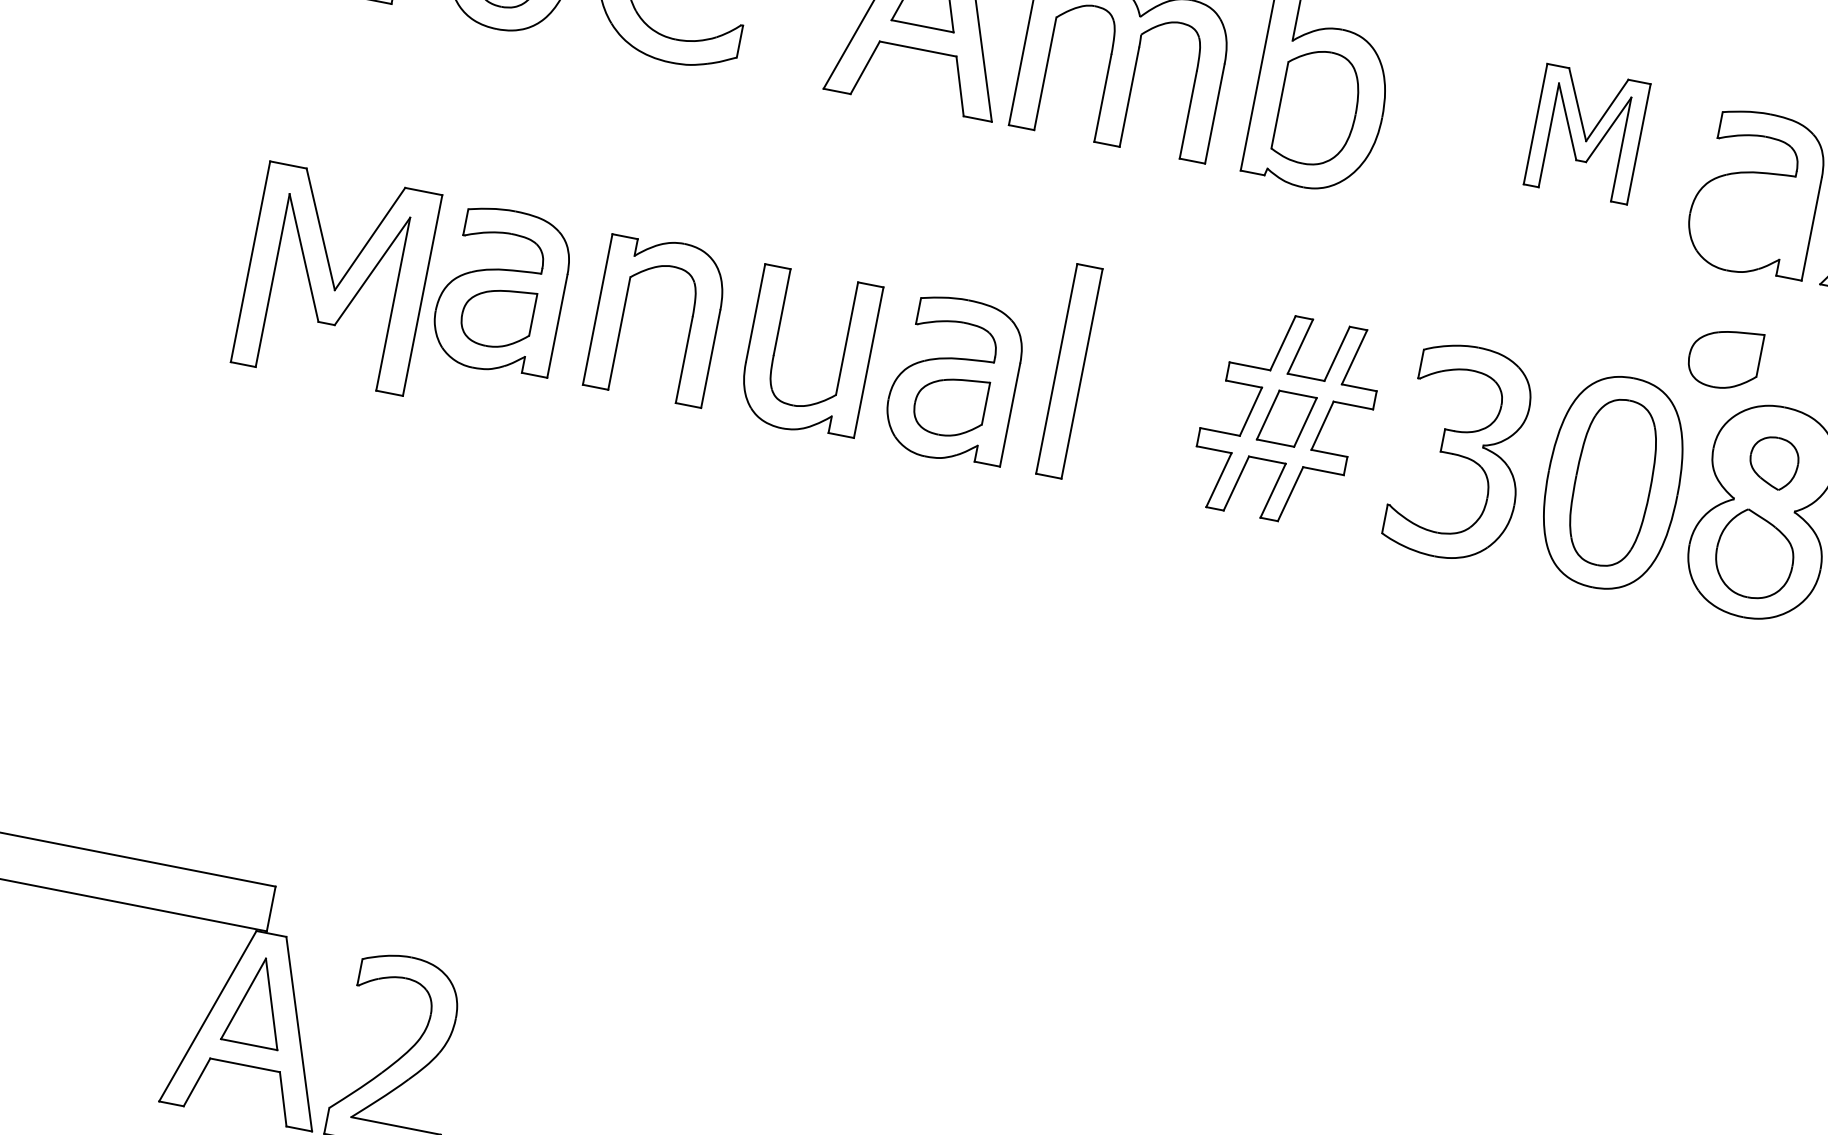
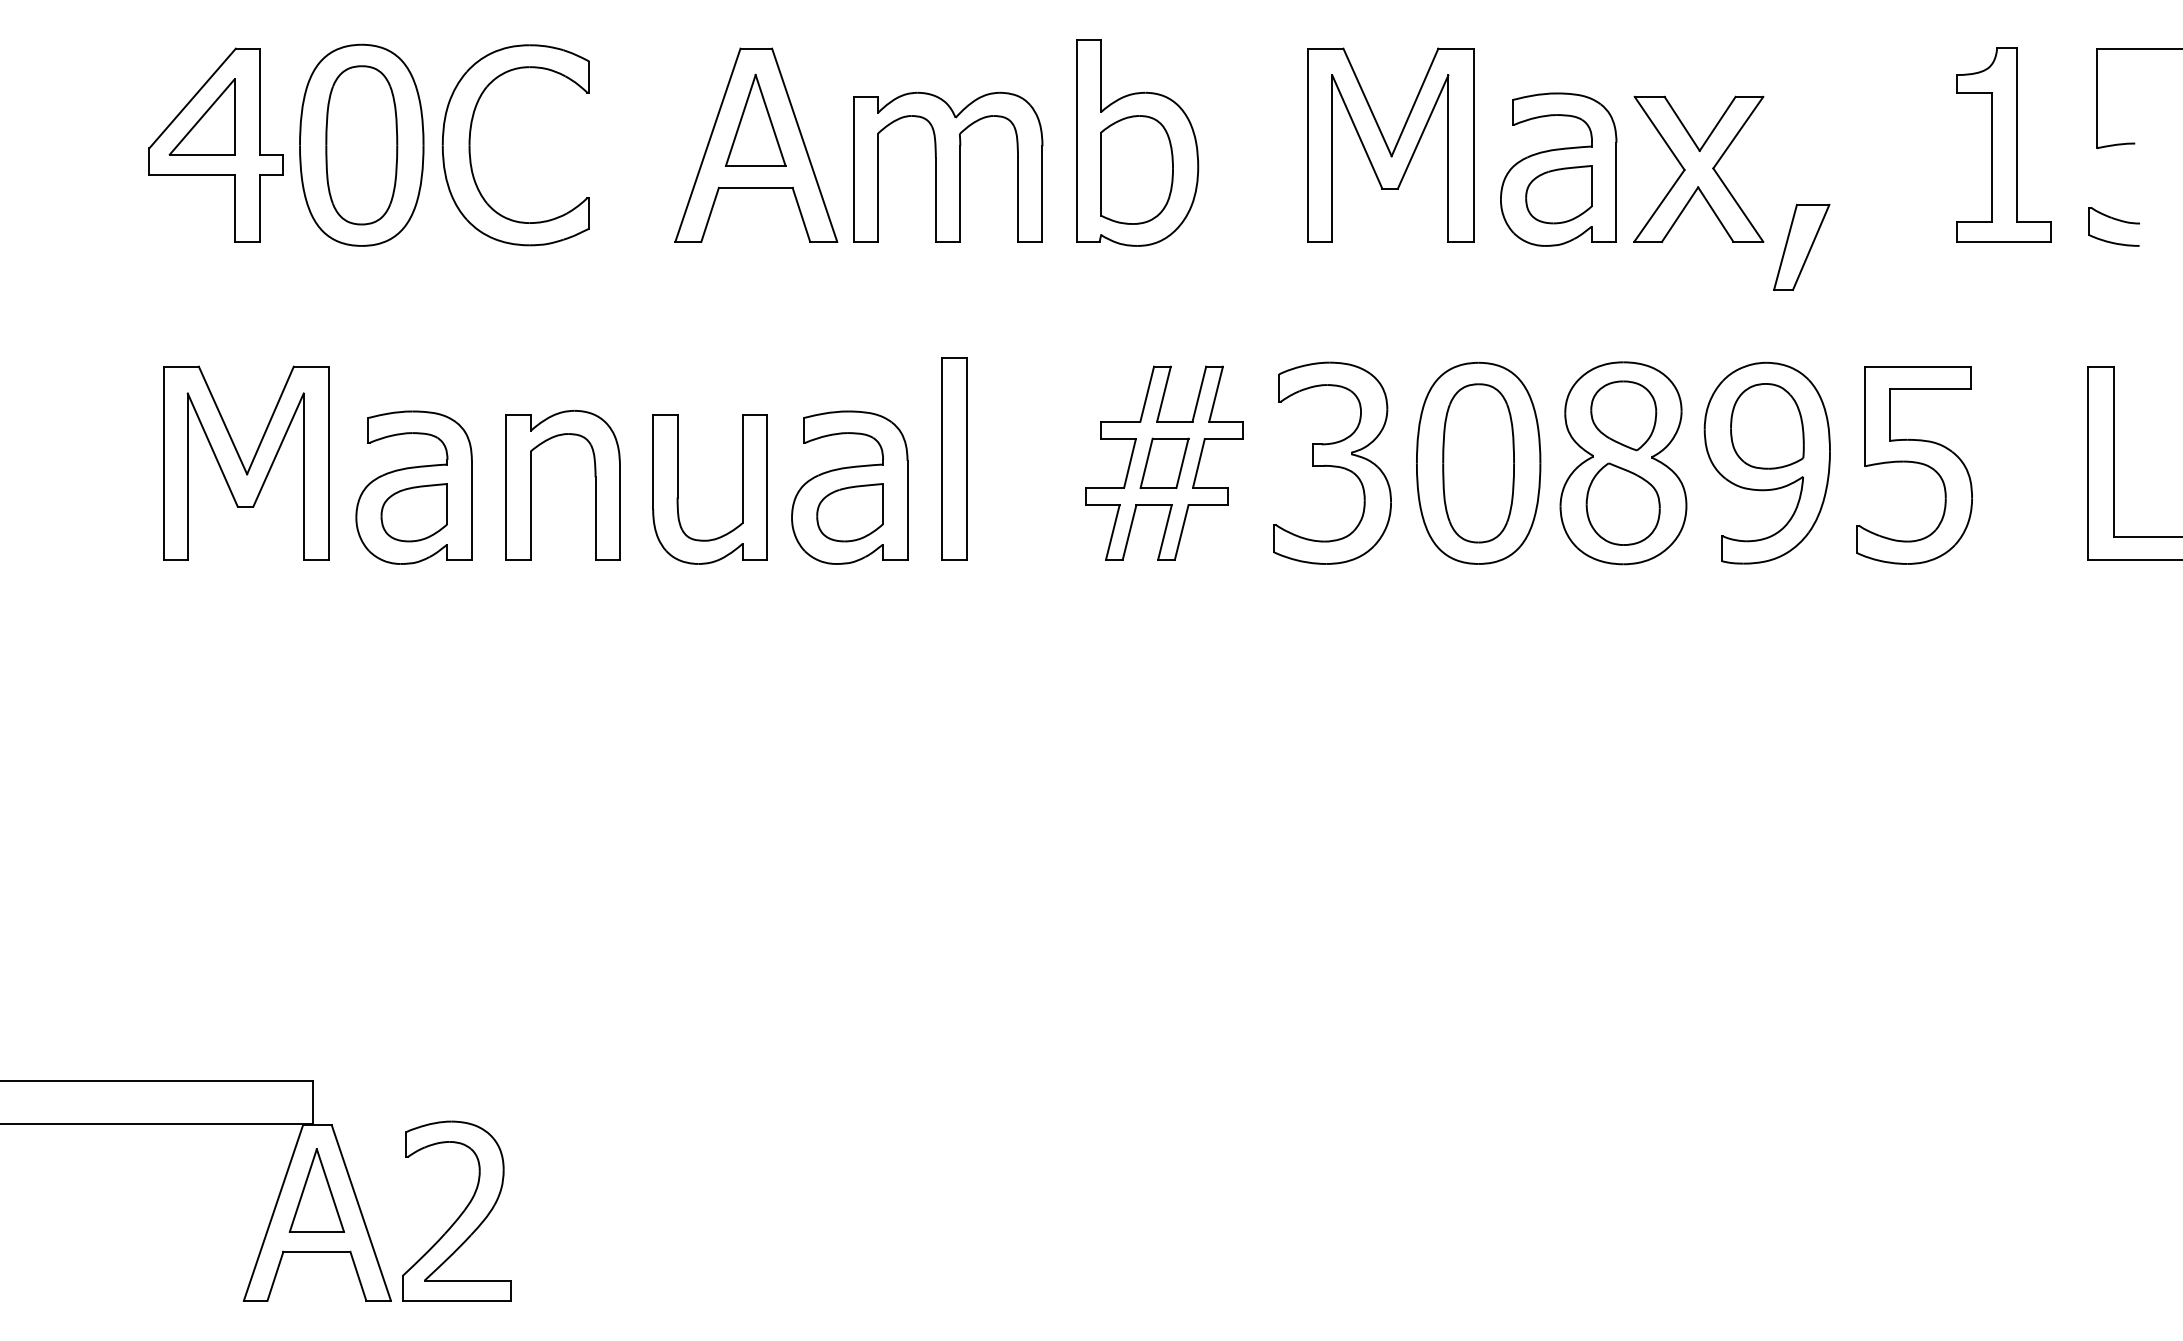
part: (1586, 133) -> (1390, 144), size x1.67
part: (336, 277) -> (246, 462), moved
part: (1723, 357) -> (1558, 194), moved
part: (1773, 462) -> (1623, 415), size x1.43

